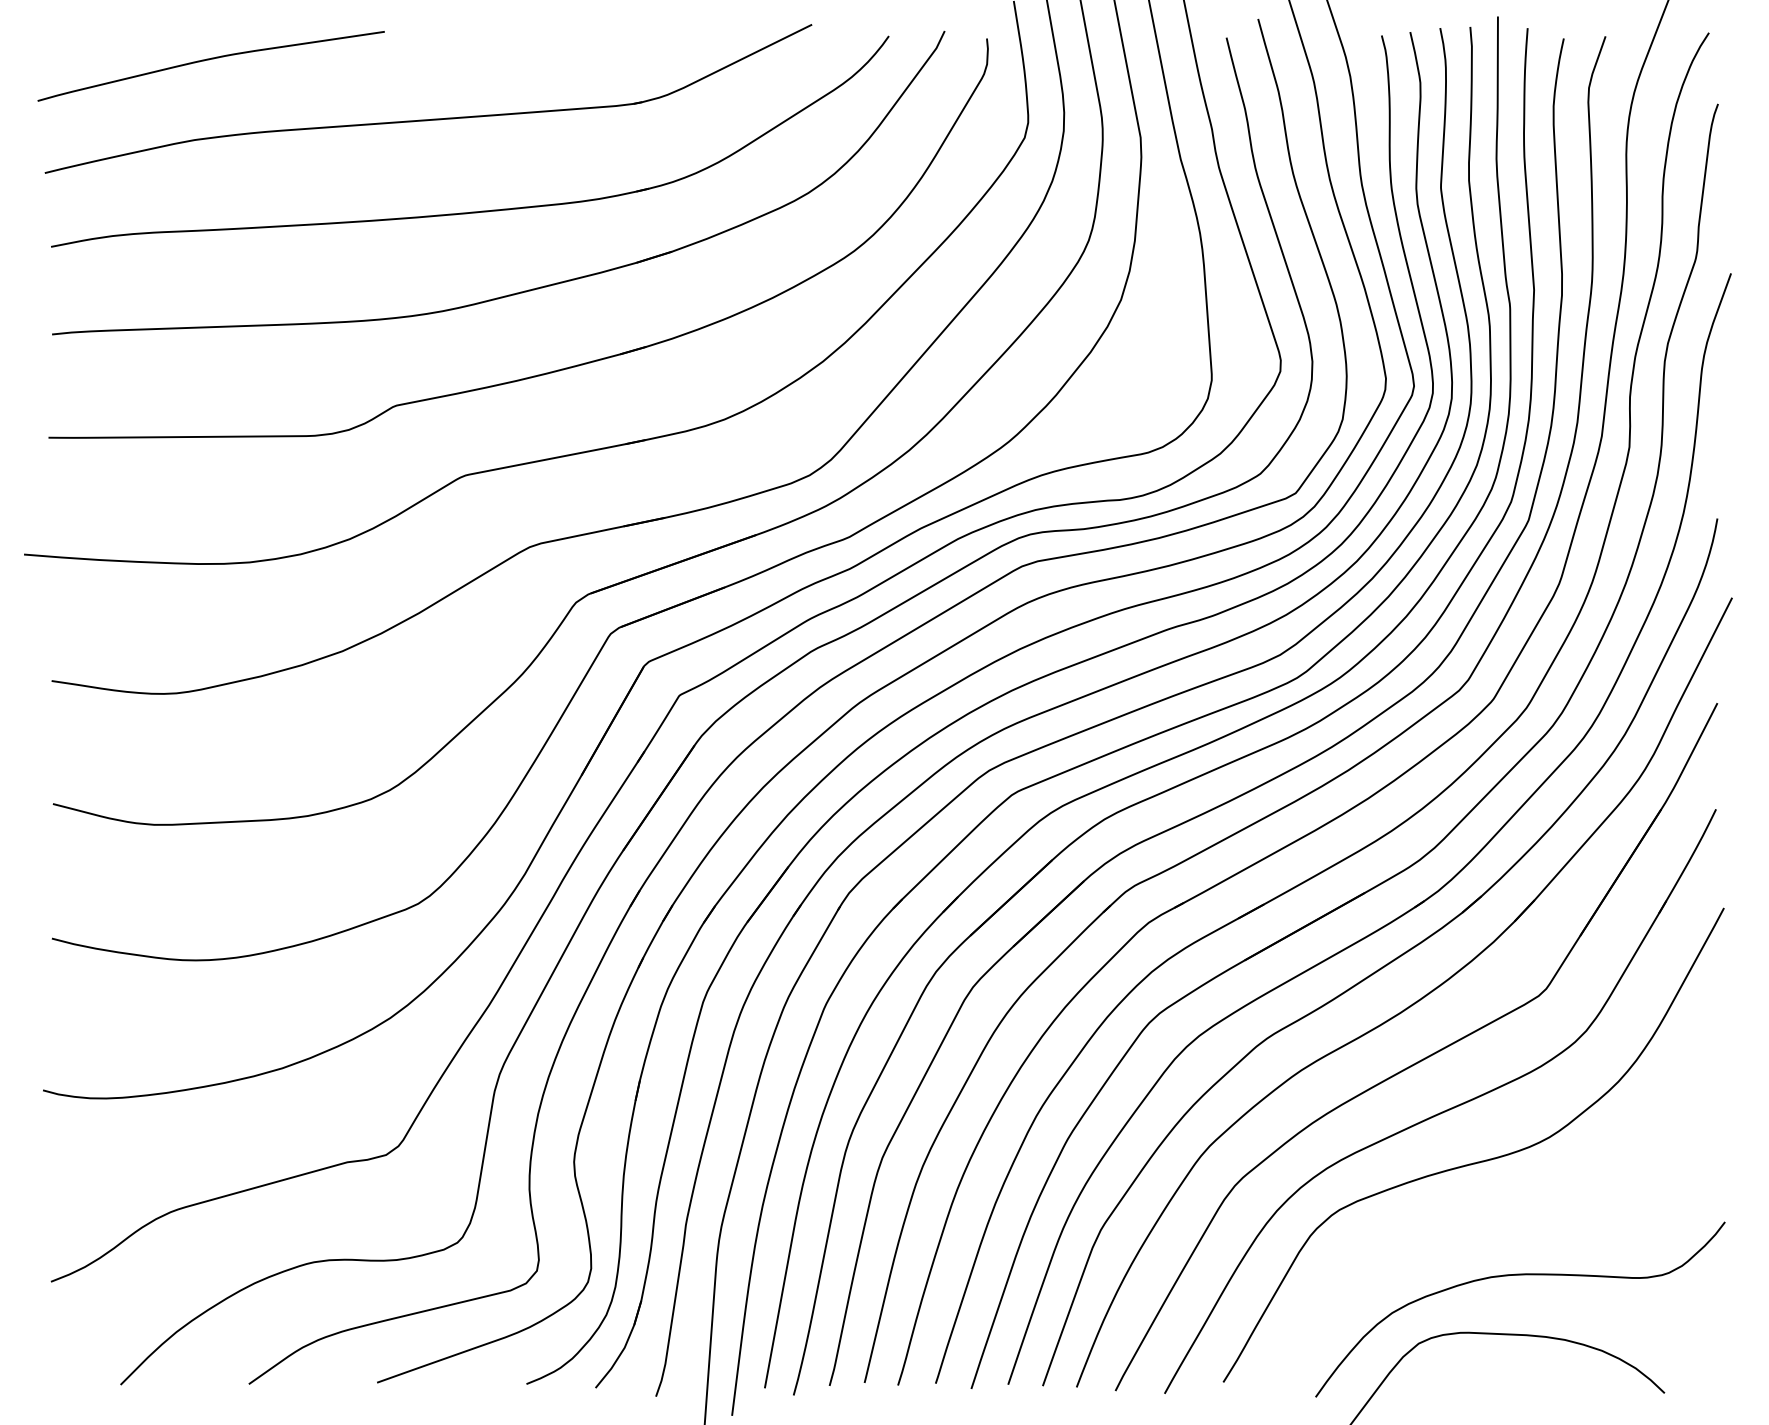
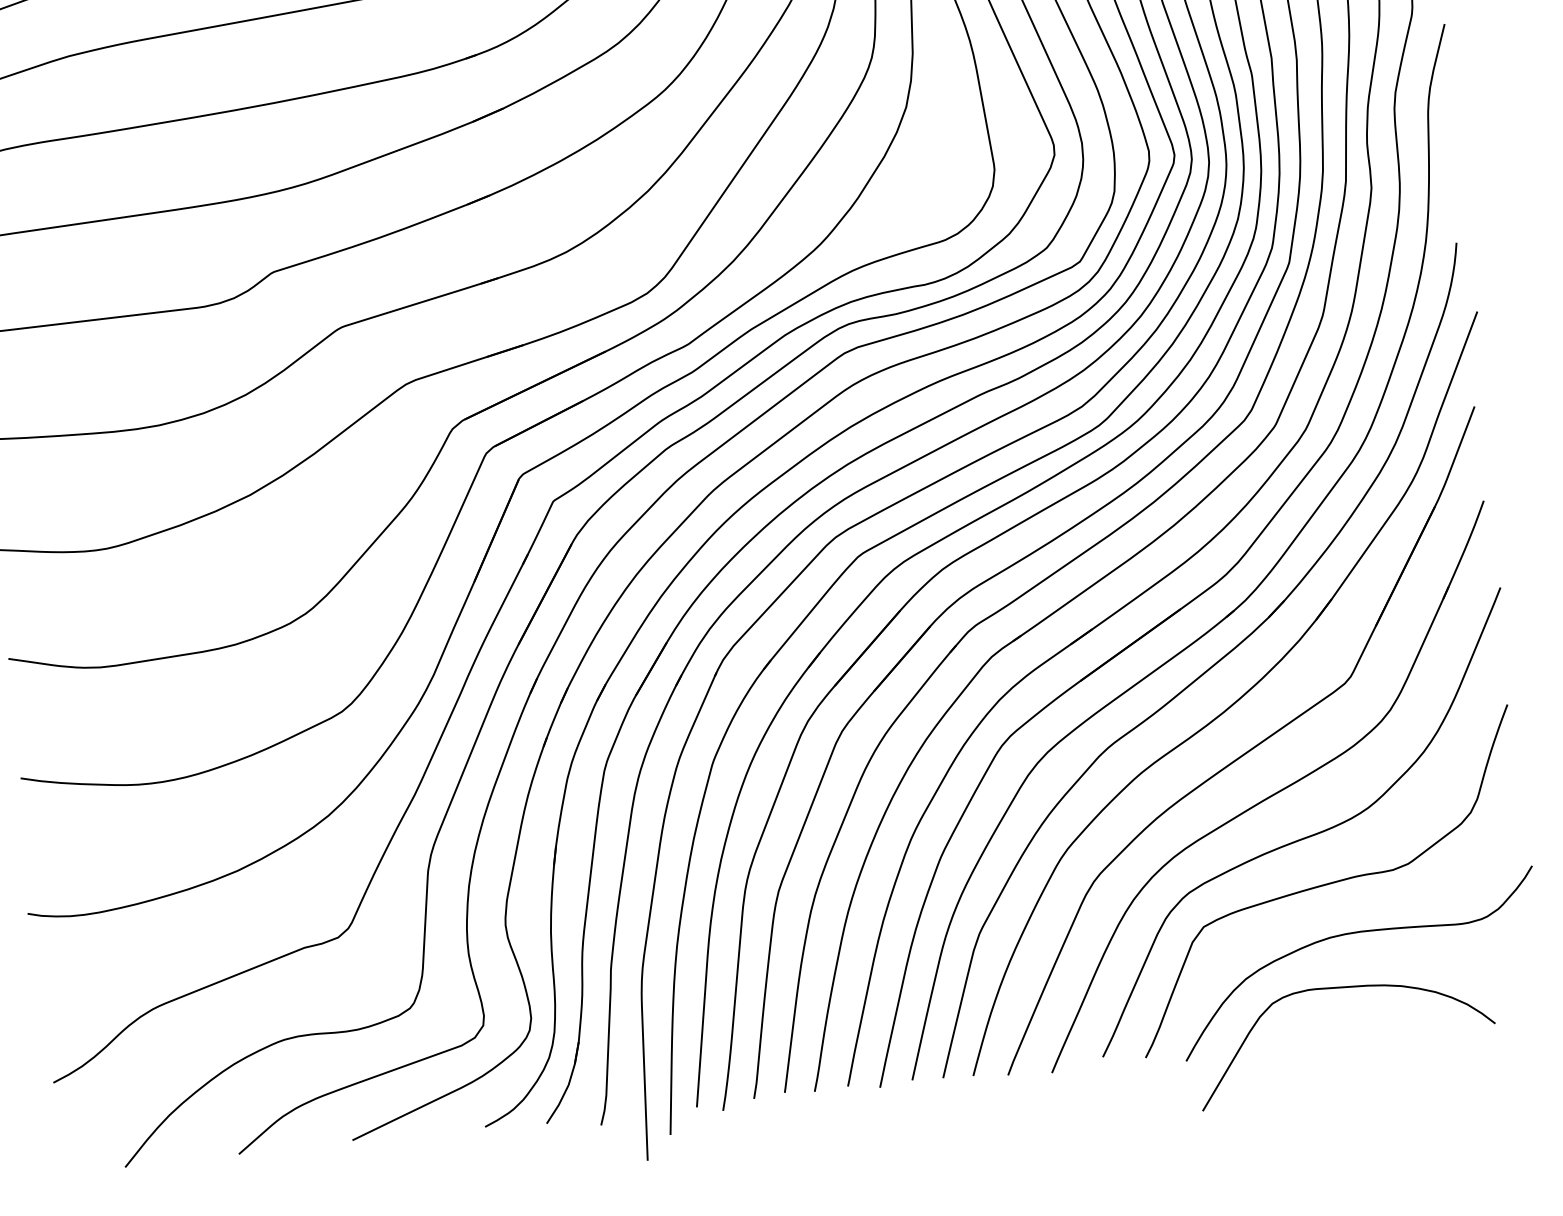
curve: (1493, 1216) -> (1326, 883), added

